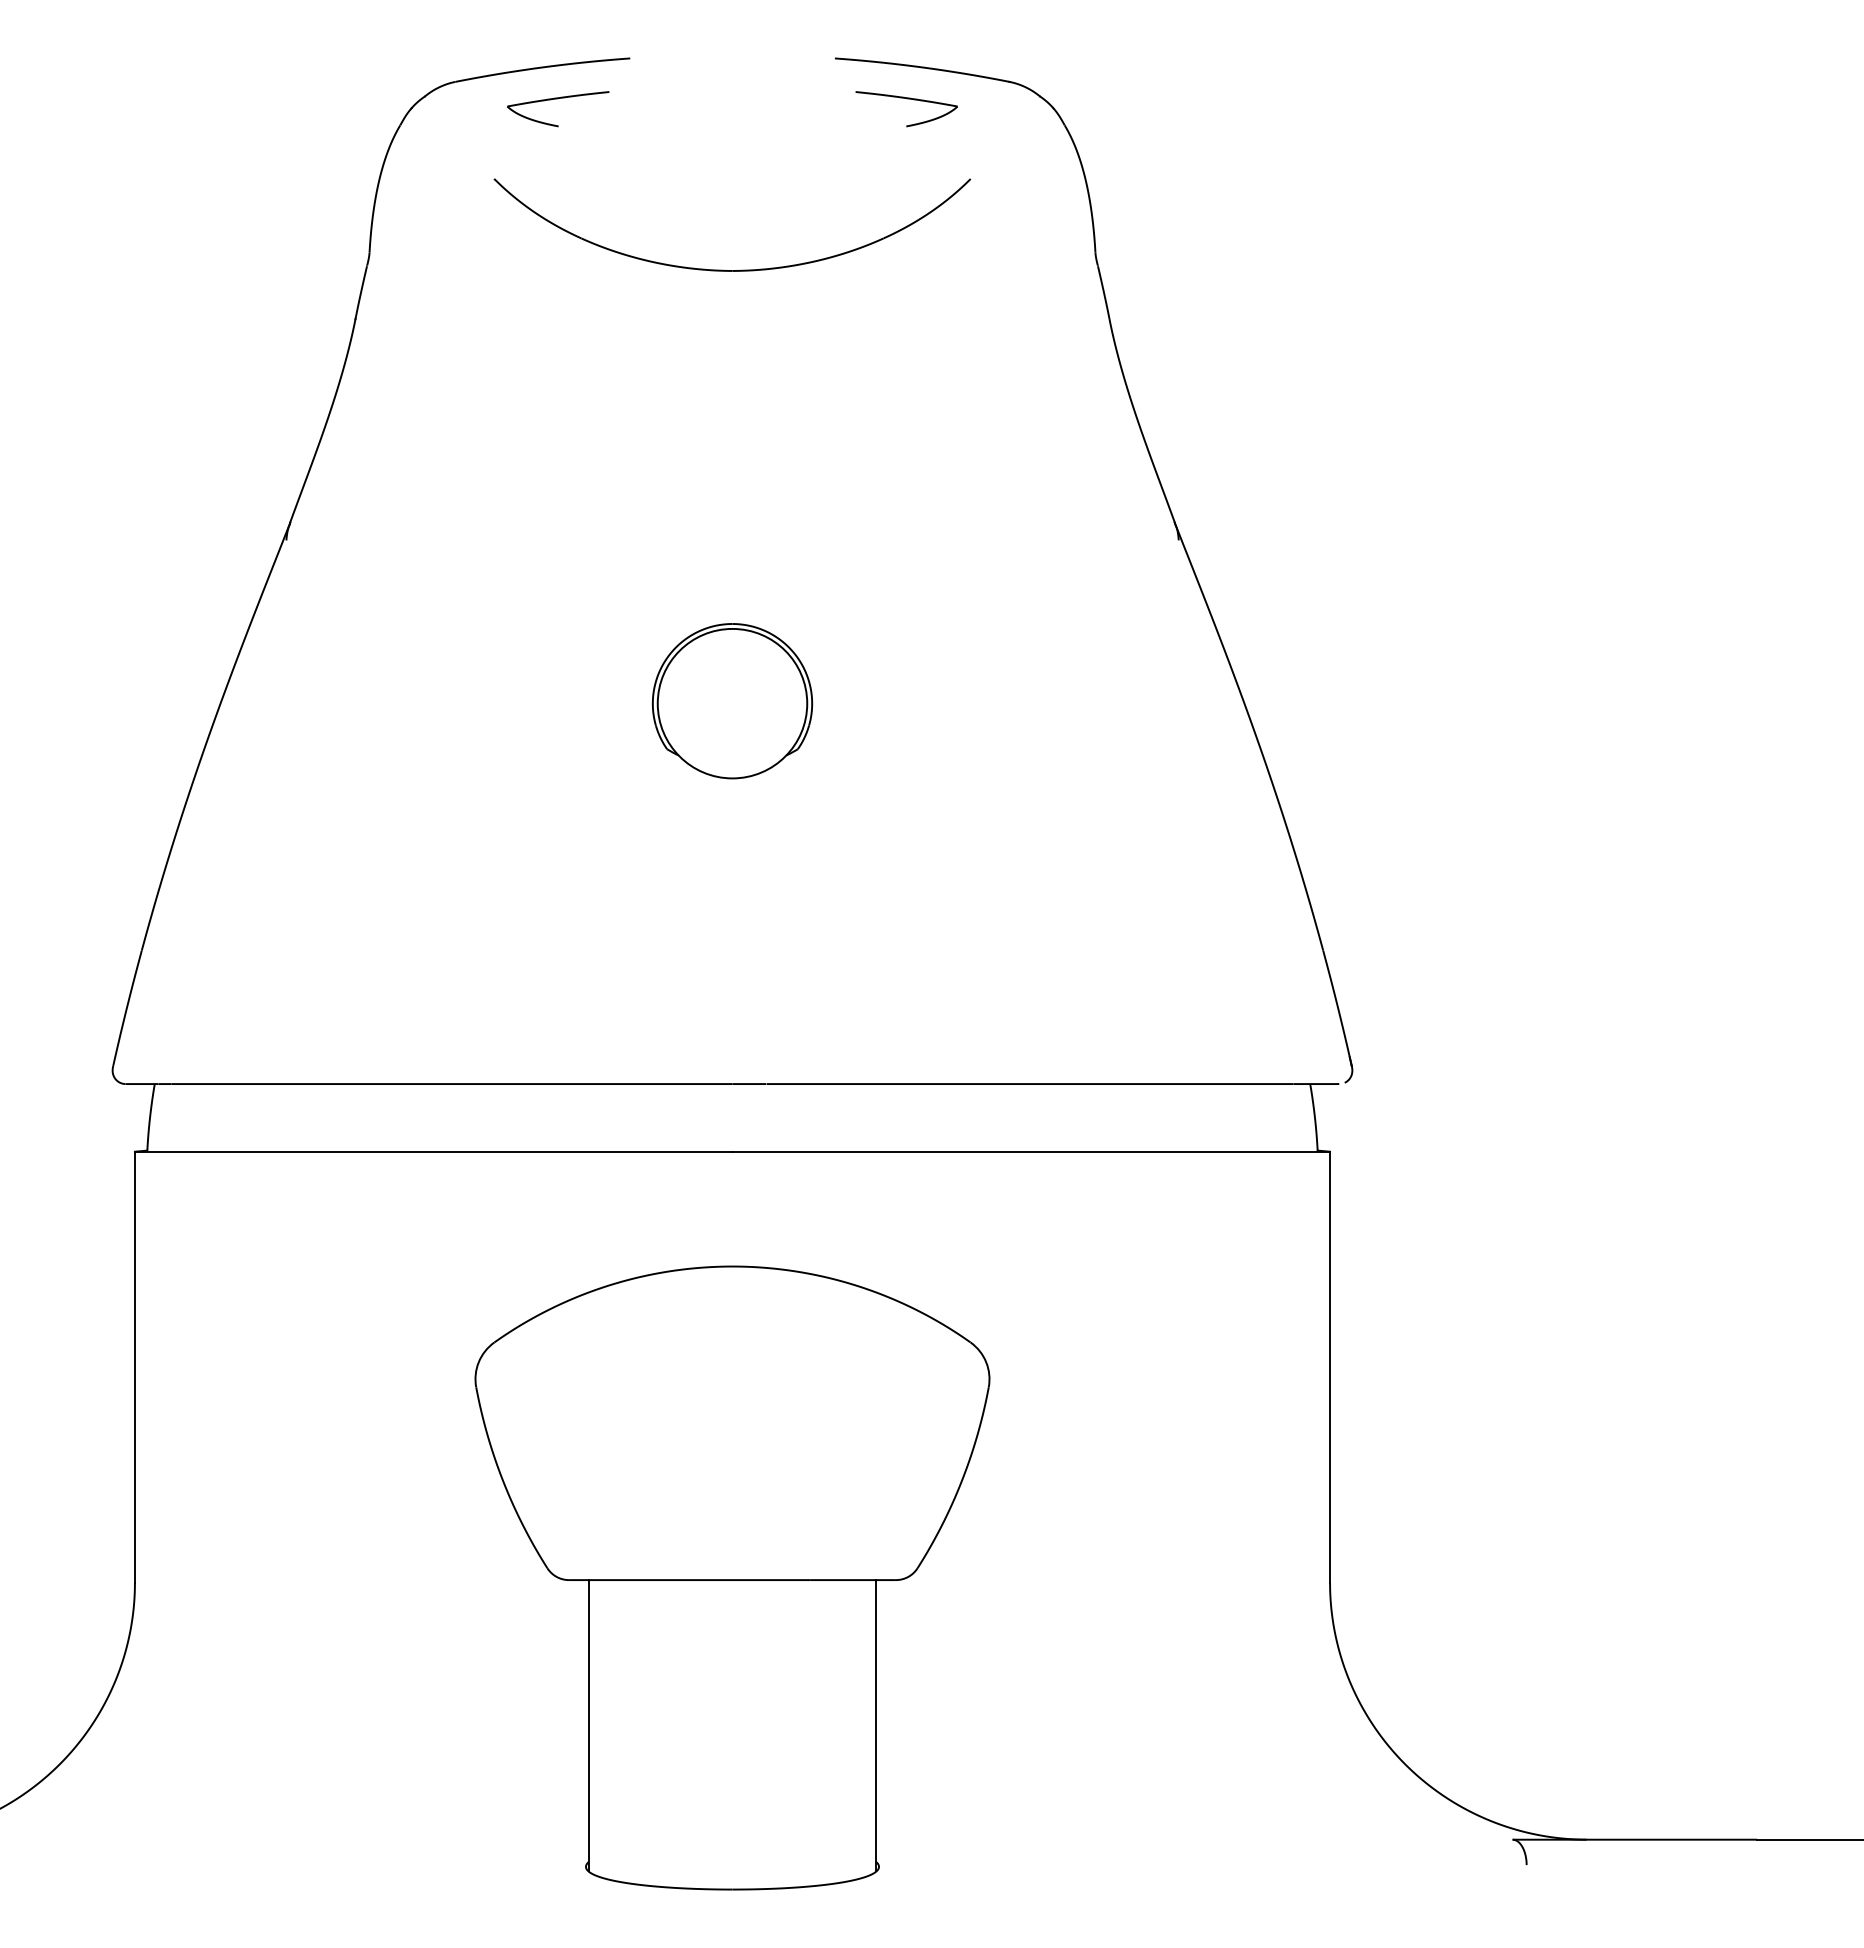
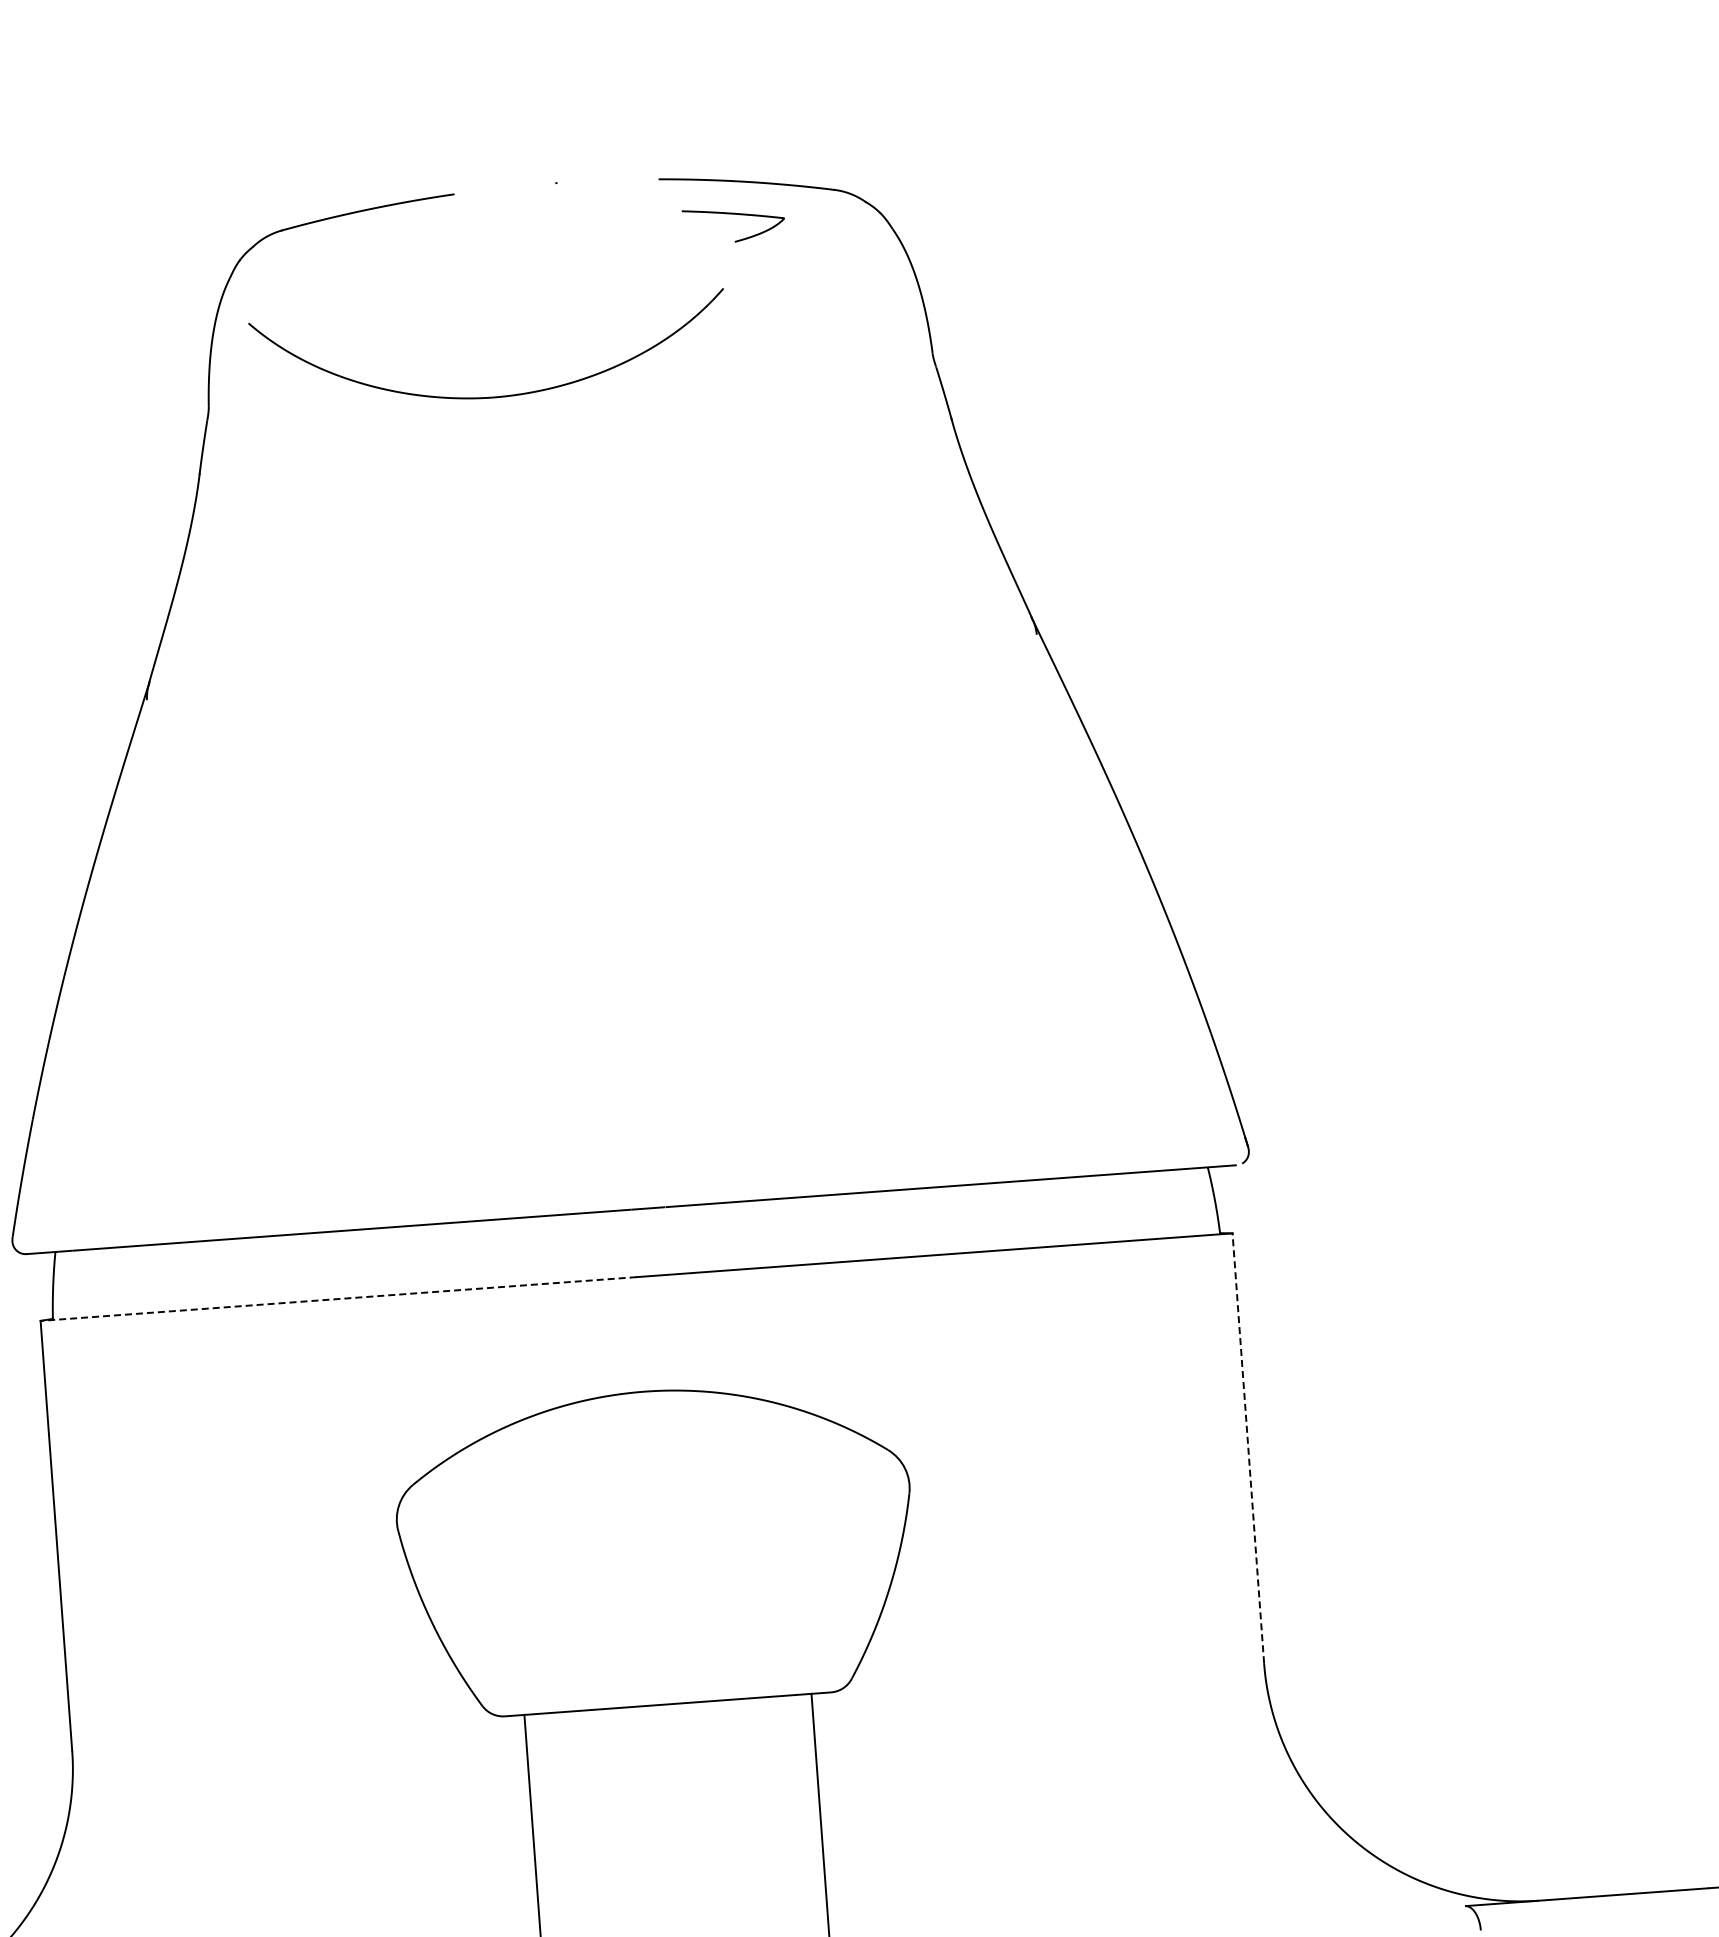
part: (558, 99) -> (385, 240), removed
part: (723, 269) -> (483, 396), moved
part: (732, 701) -> (603, 828), removed
line: (433, 1151) -> (338, 1298), solid -> dashed
line: (1330, 1366) -> (1248, 1447), solid -> dashed

